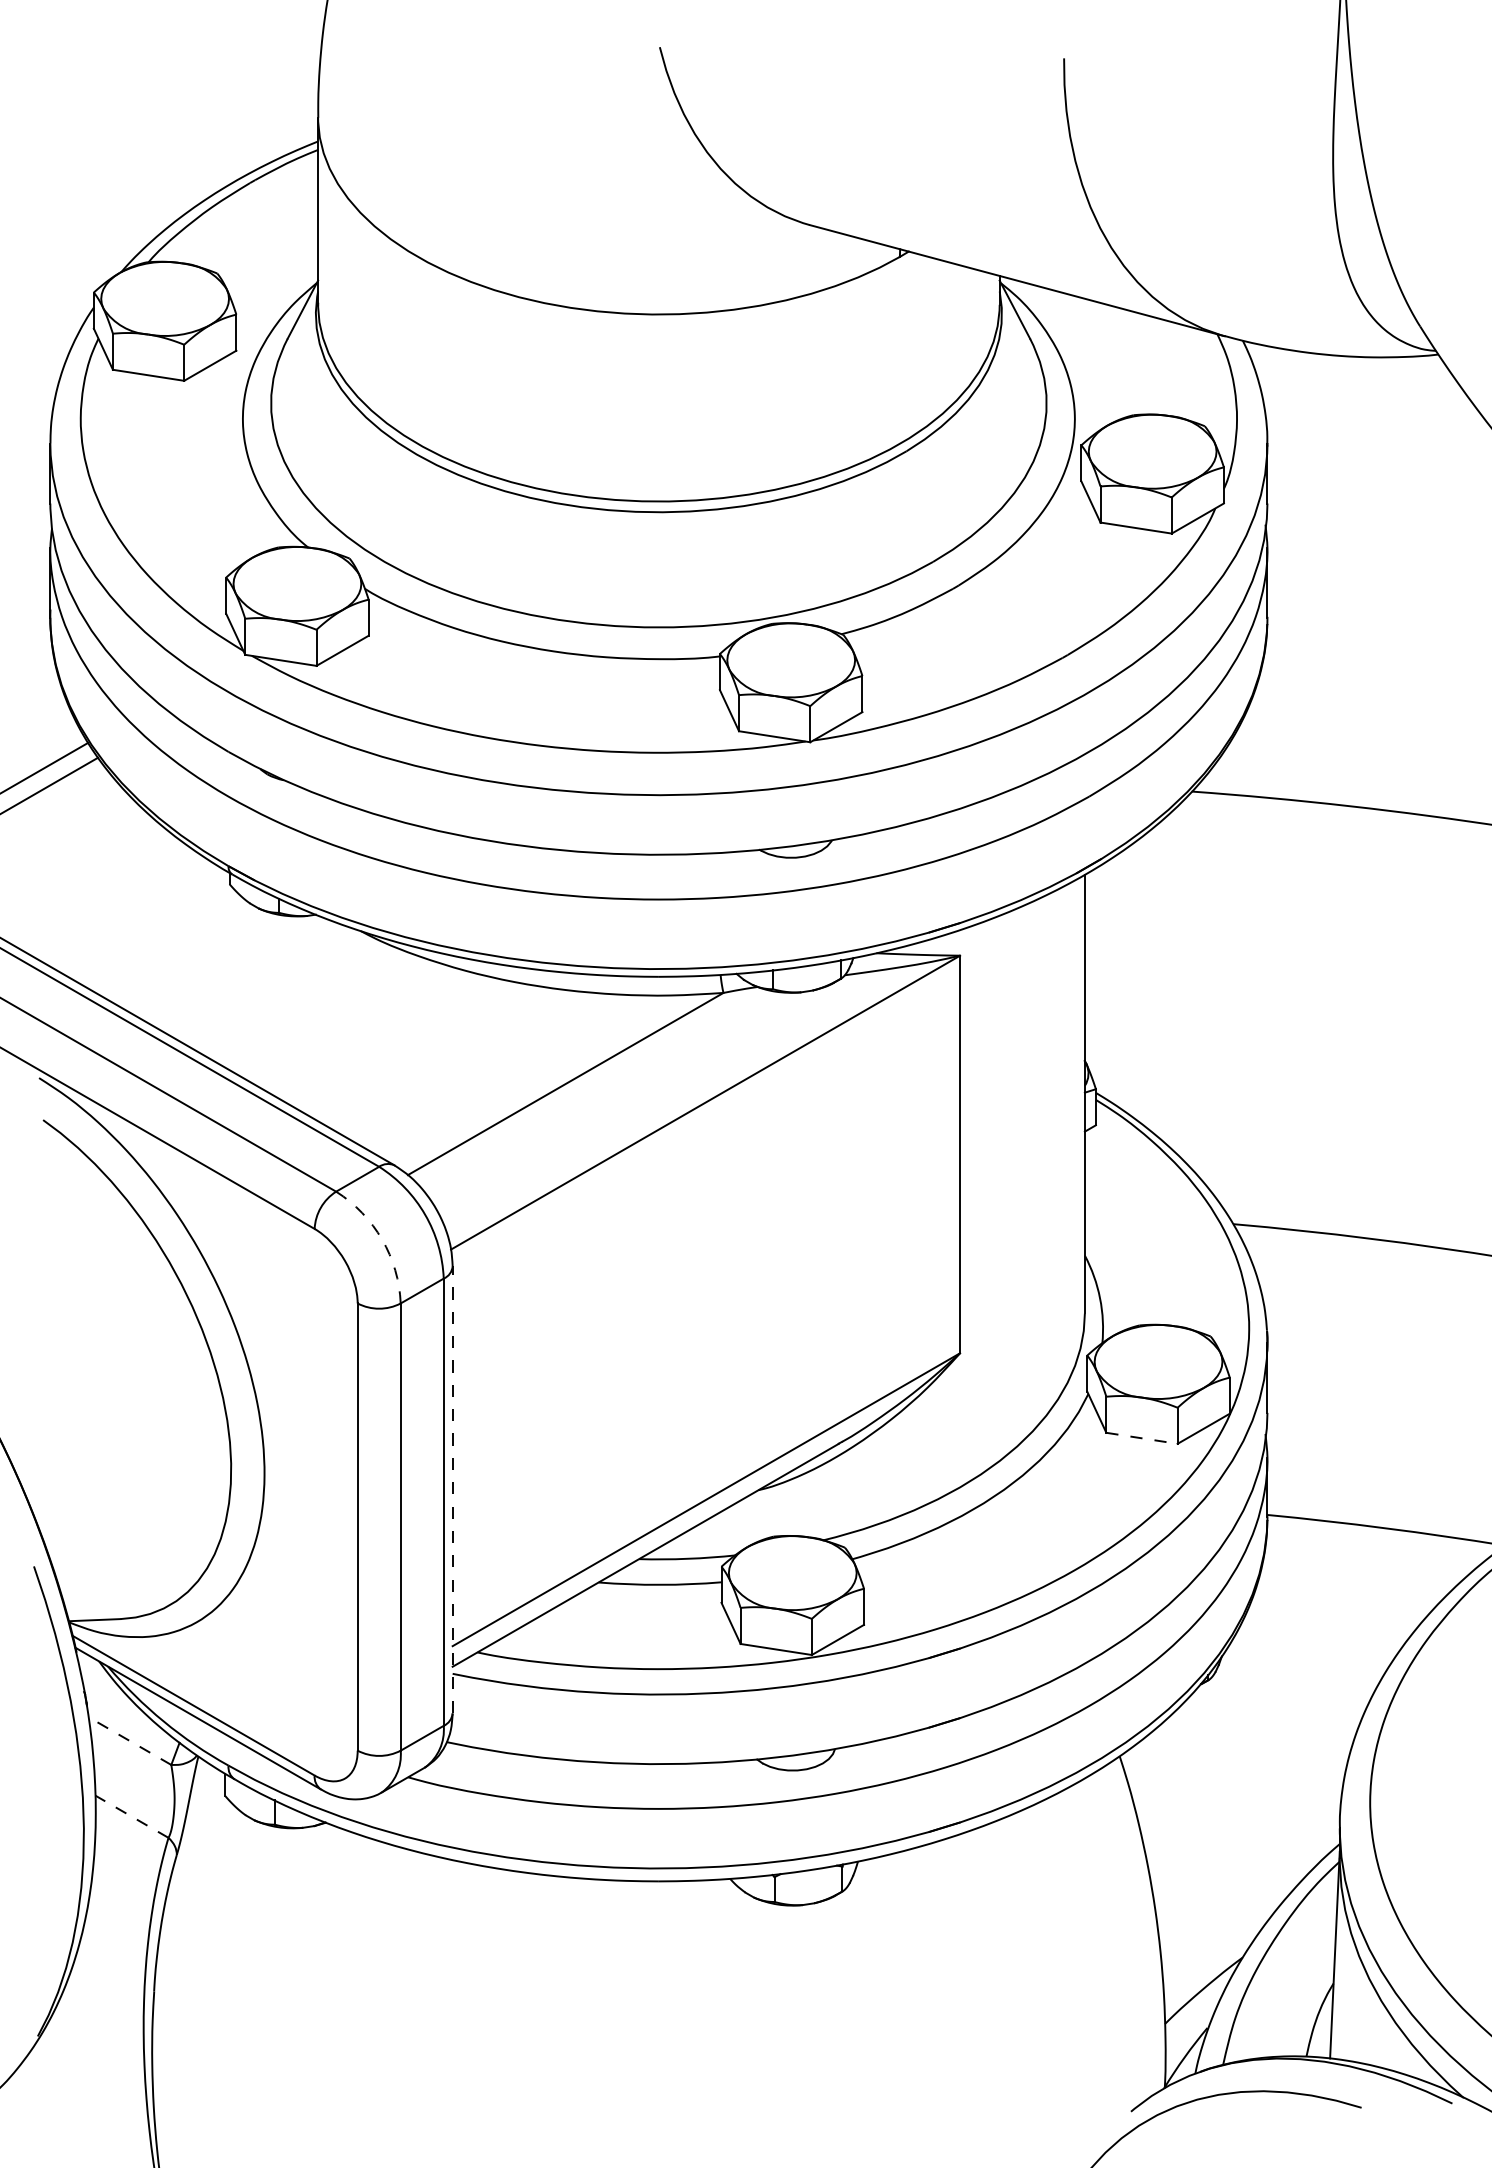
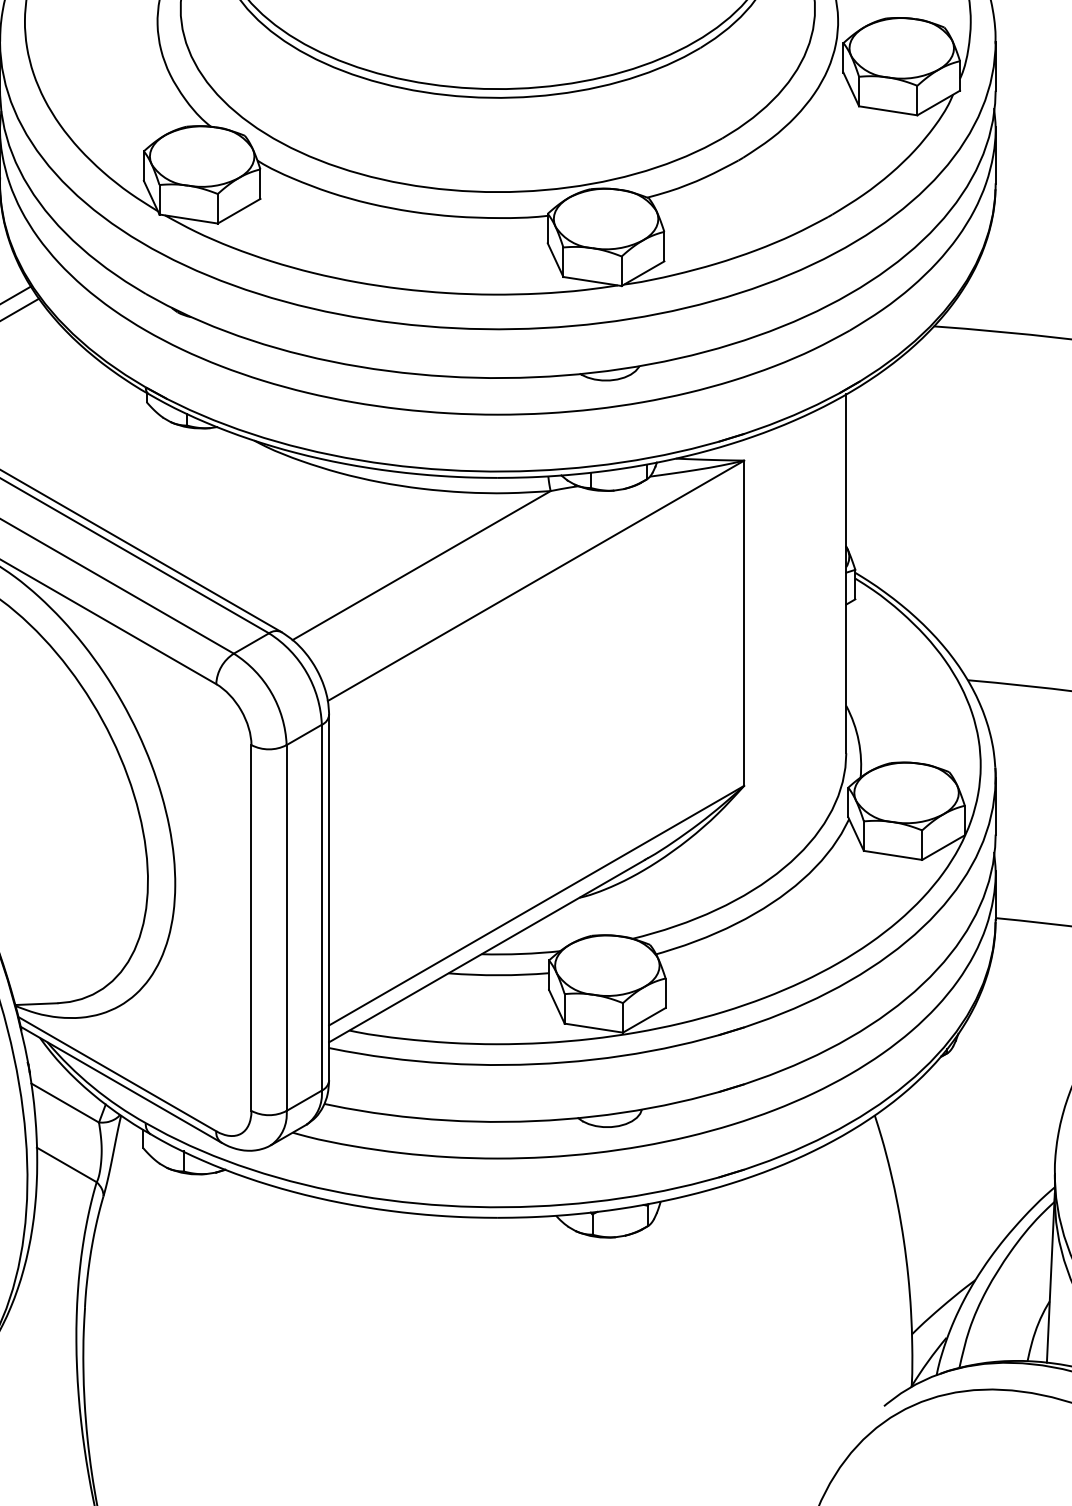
arc: (382, 1239) -> (271, 692), dashed -> solid
line: (1142, 1438) -> (893, 855), dashed -> solid
line: (452, 1489) -> (329, 897), dashed -> solid
line: (129, 1741) -> (64, 1103), dashed -> solid
line: (131, 1816) -> (66, 1164), dashed -> solid

